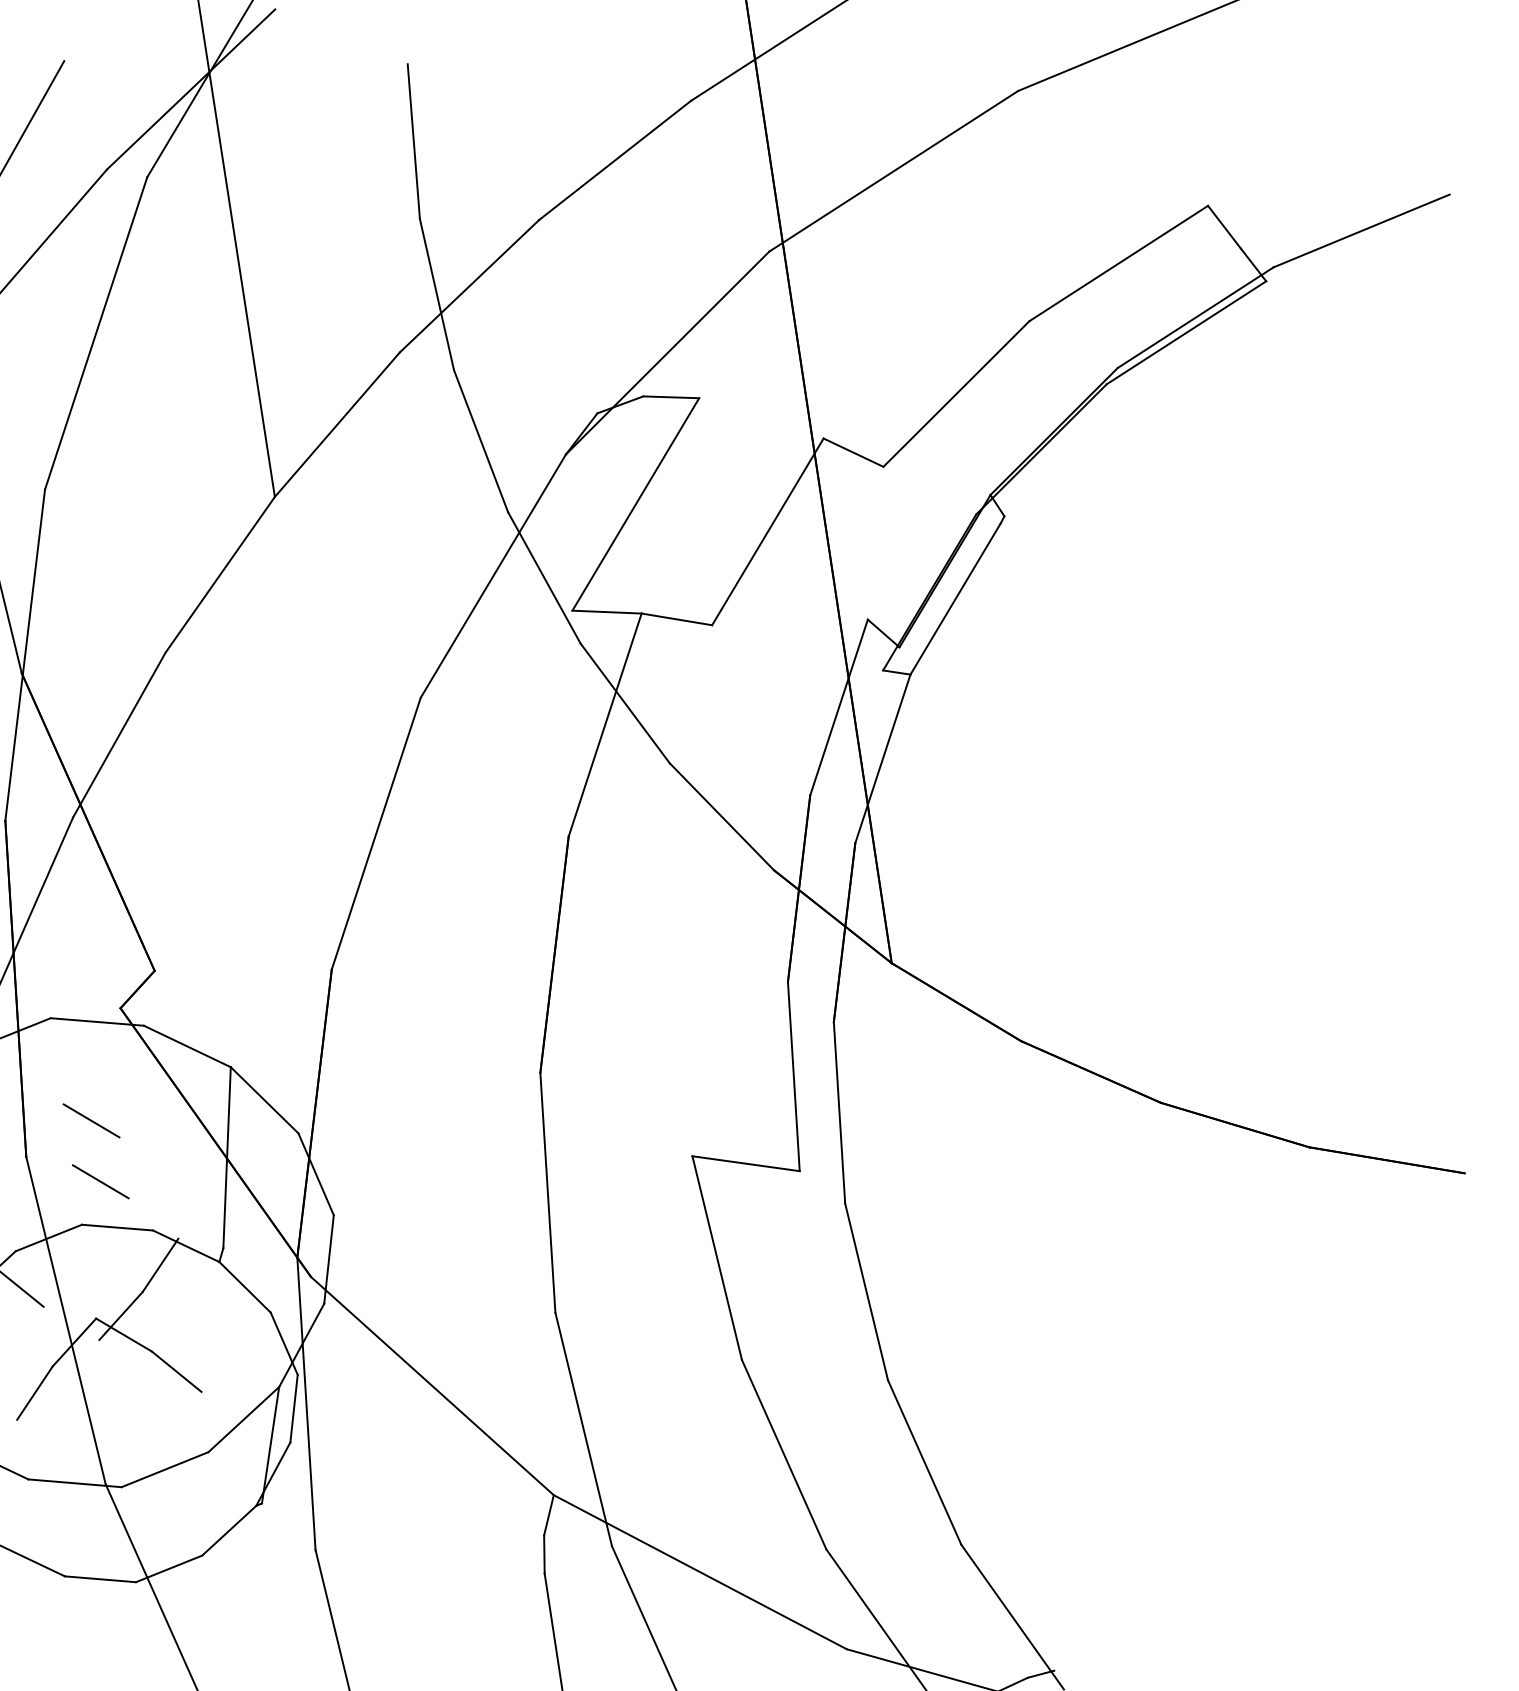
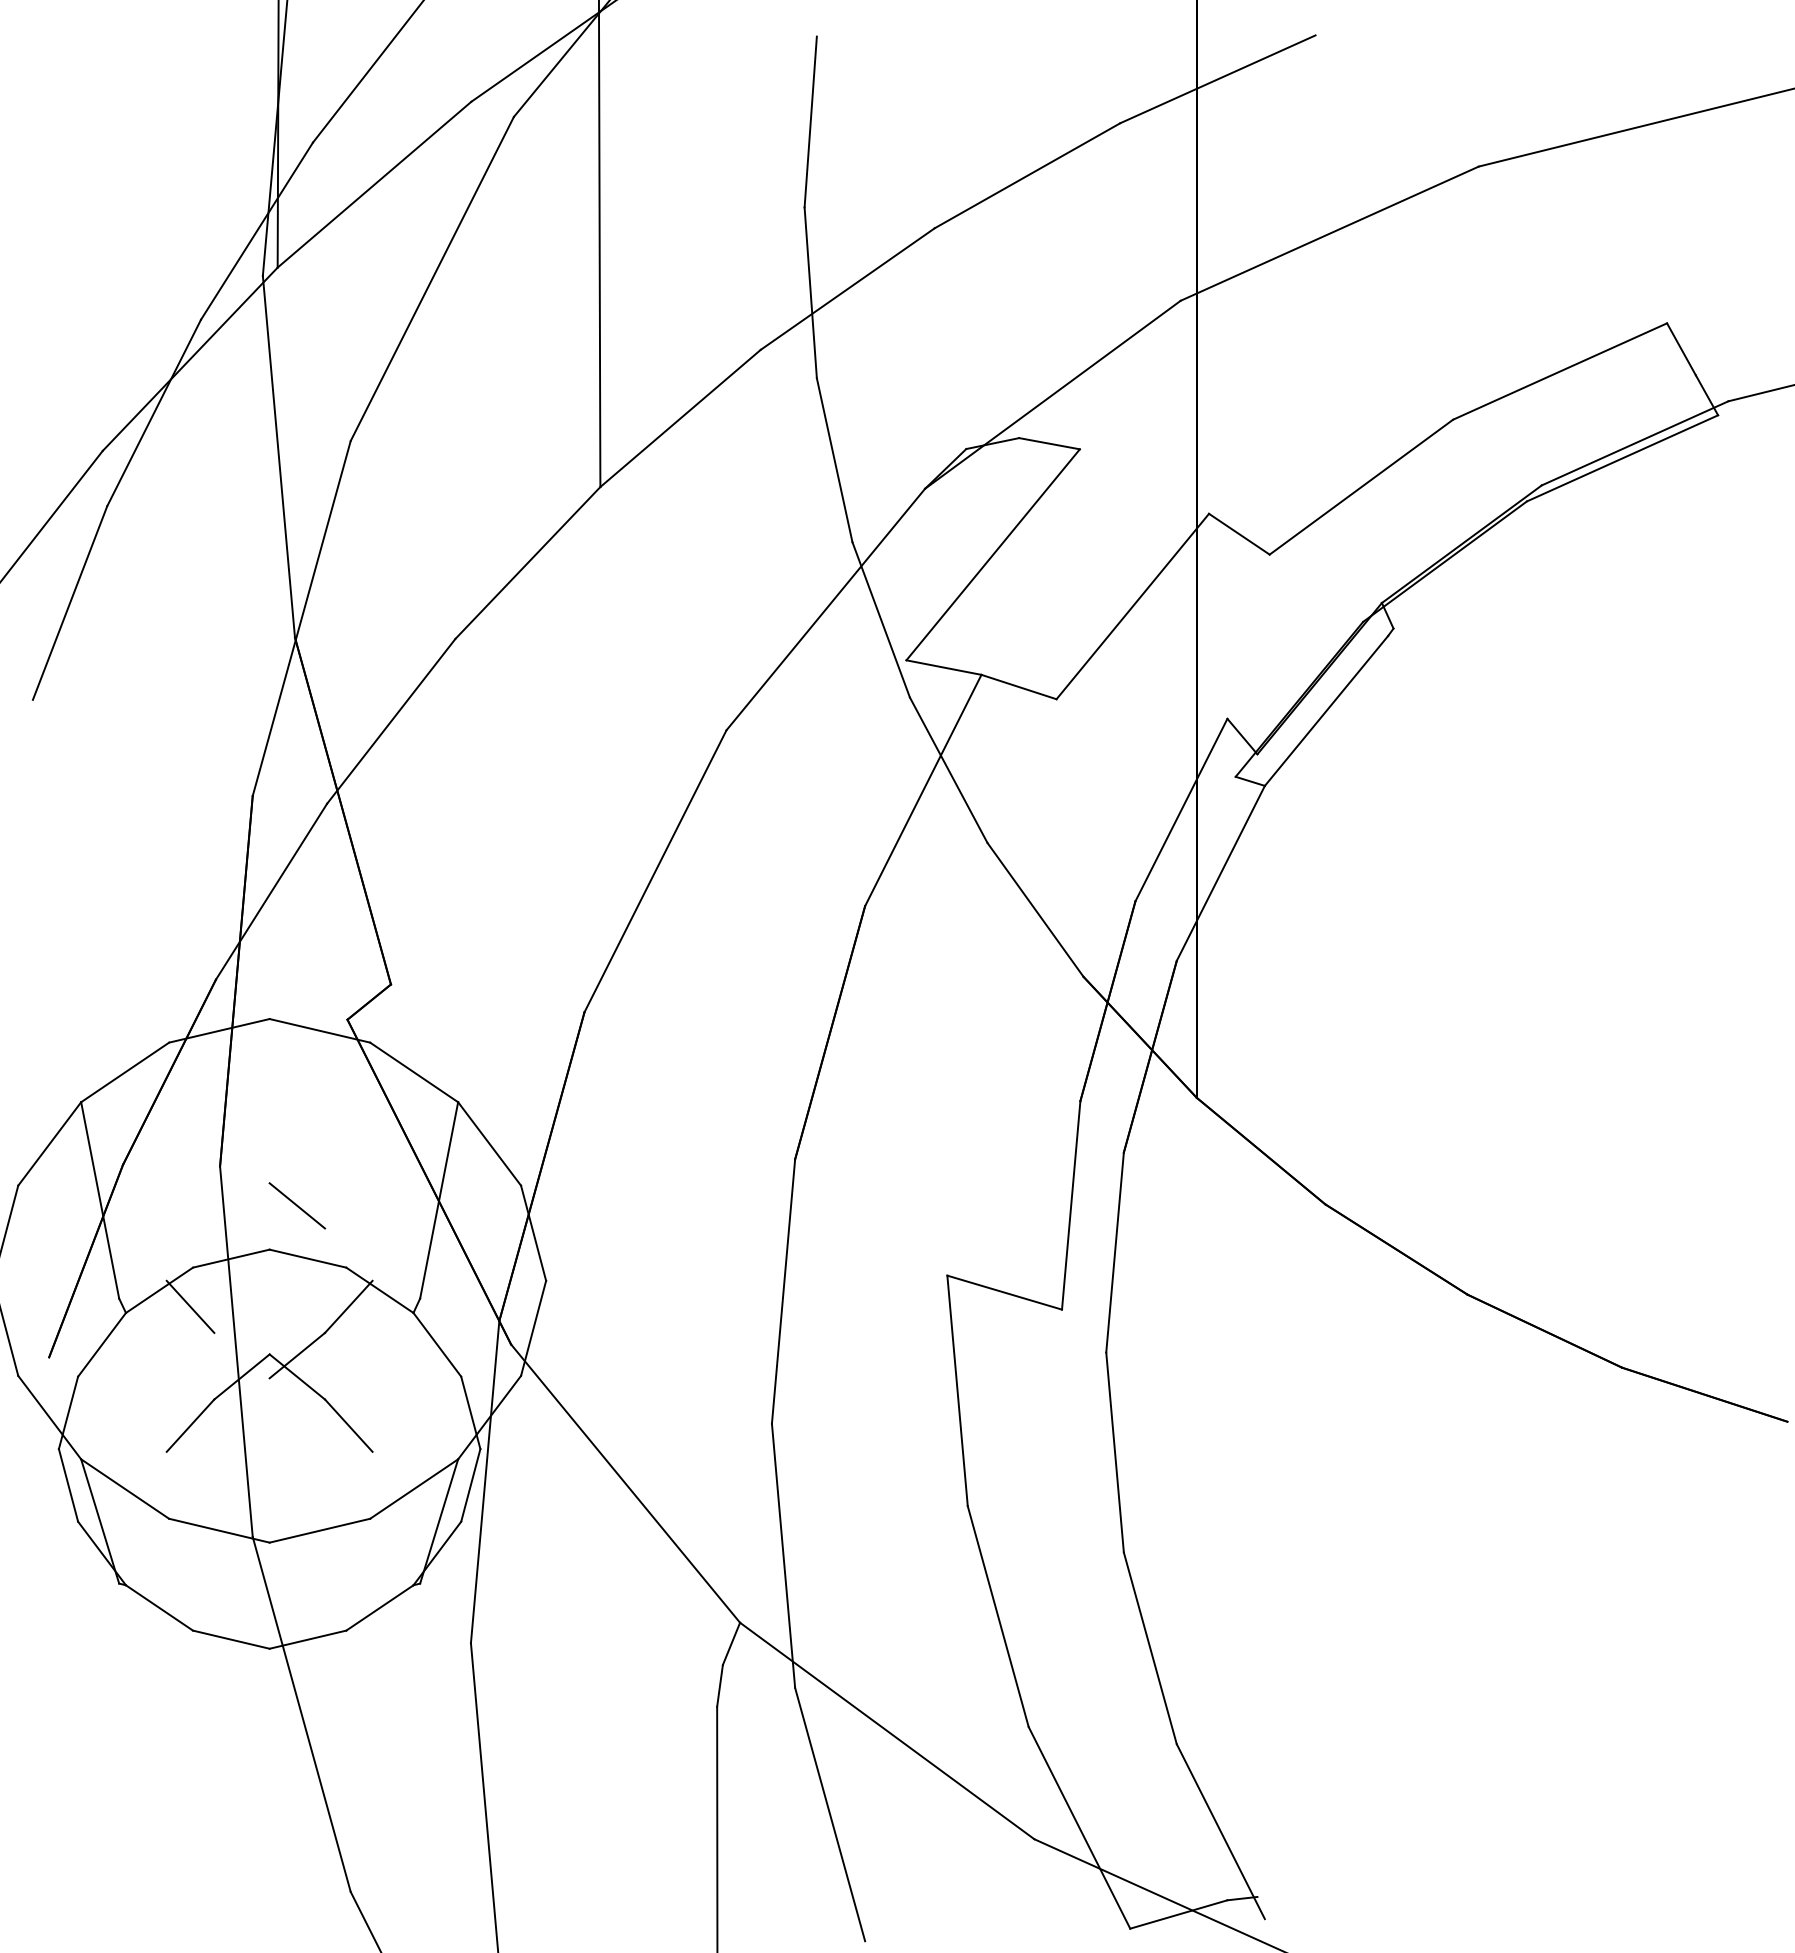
line: (91, 1120) -> (297, 1137), removed

